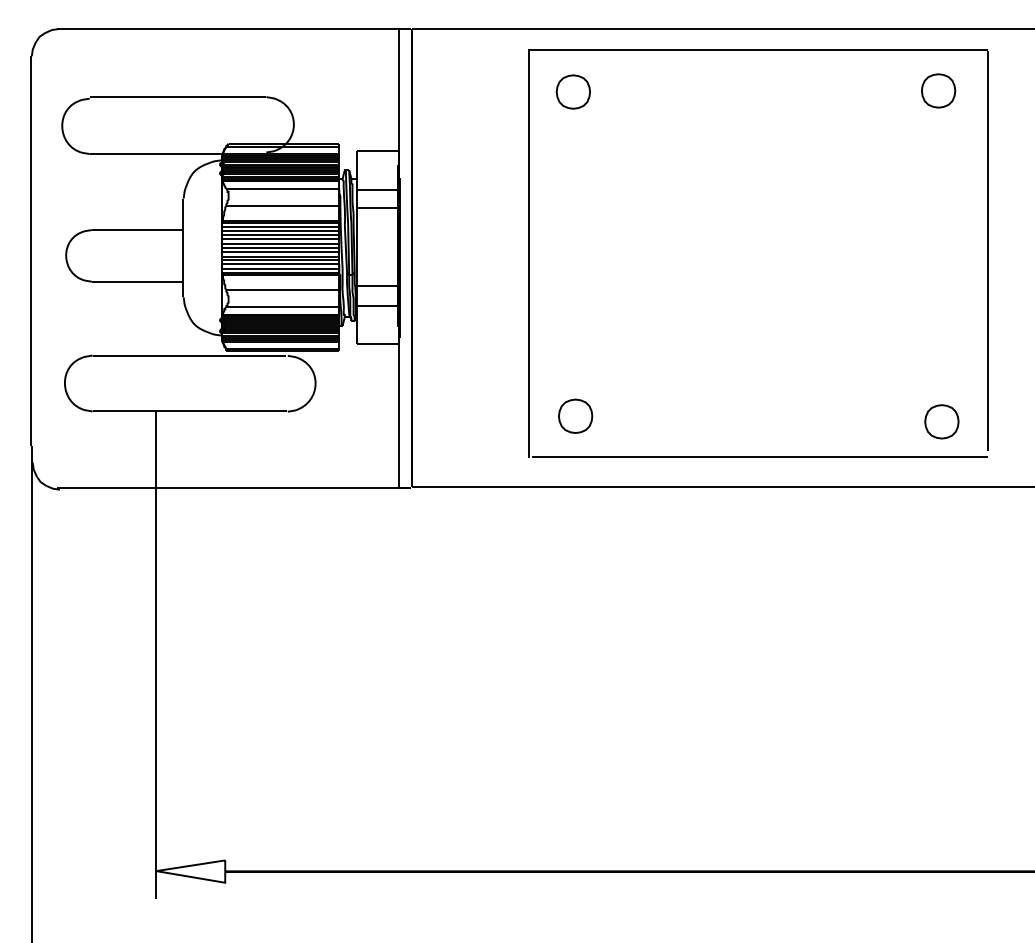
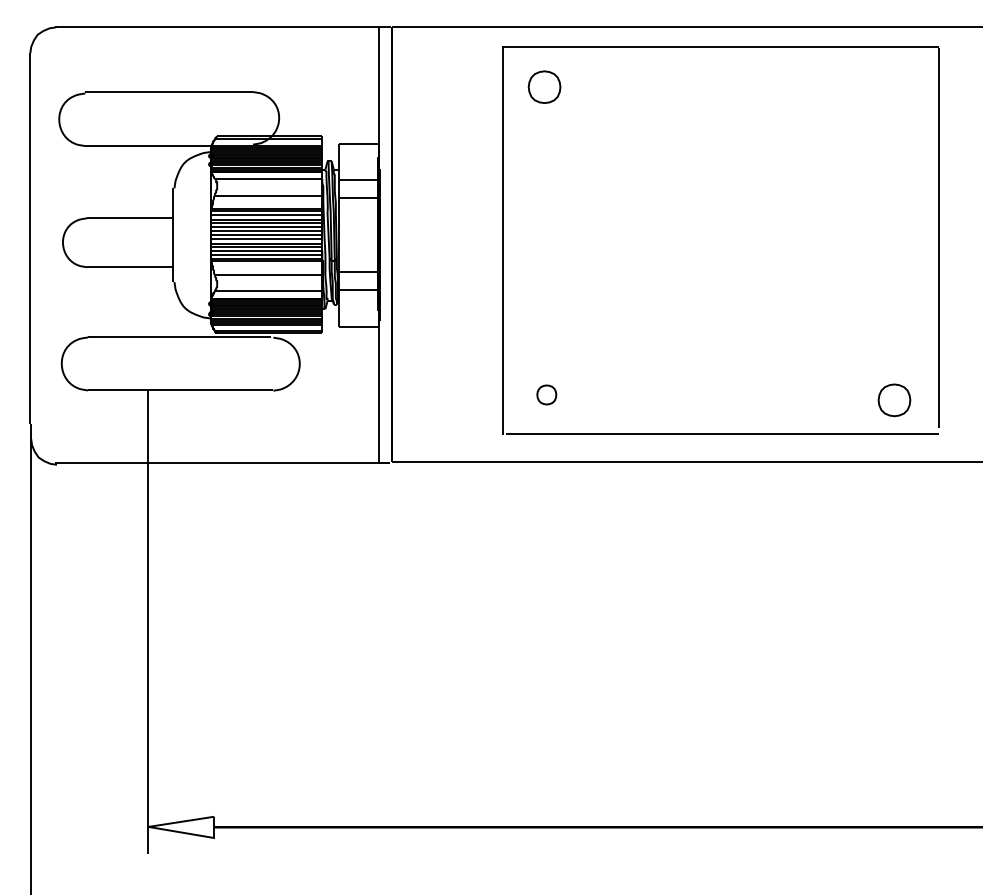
part: (938, 90) -> (891, 85), removed
part: (575, 415) -> (546, 394), size x0.6

